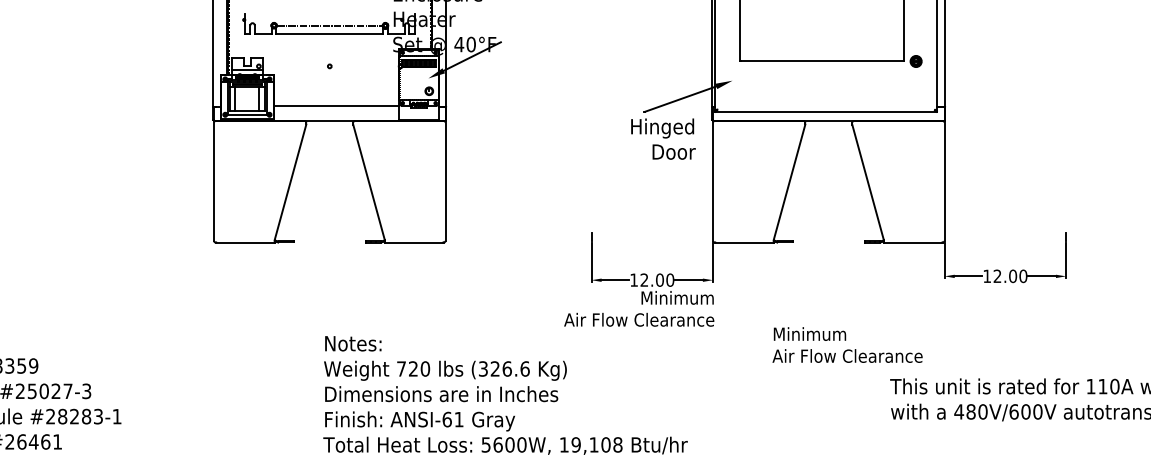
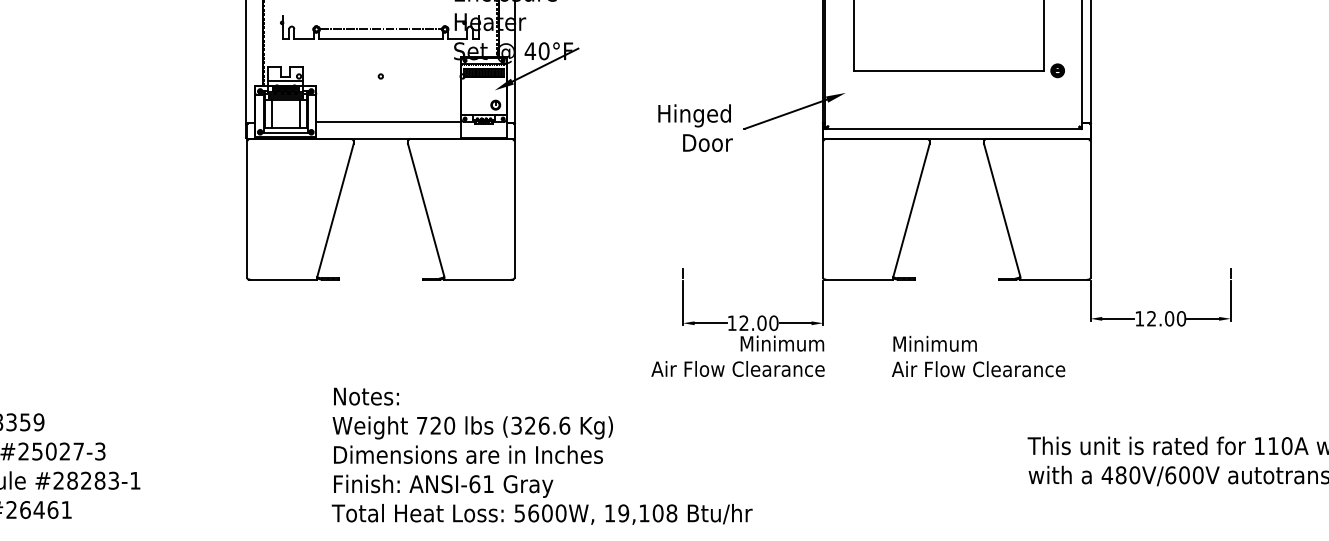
text: (663, 138) -> (695, 127), moved
text: (847, 344) -> (978, 355), moved
text: (505, 395) -> (542, 456), moved

